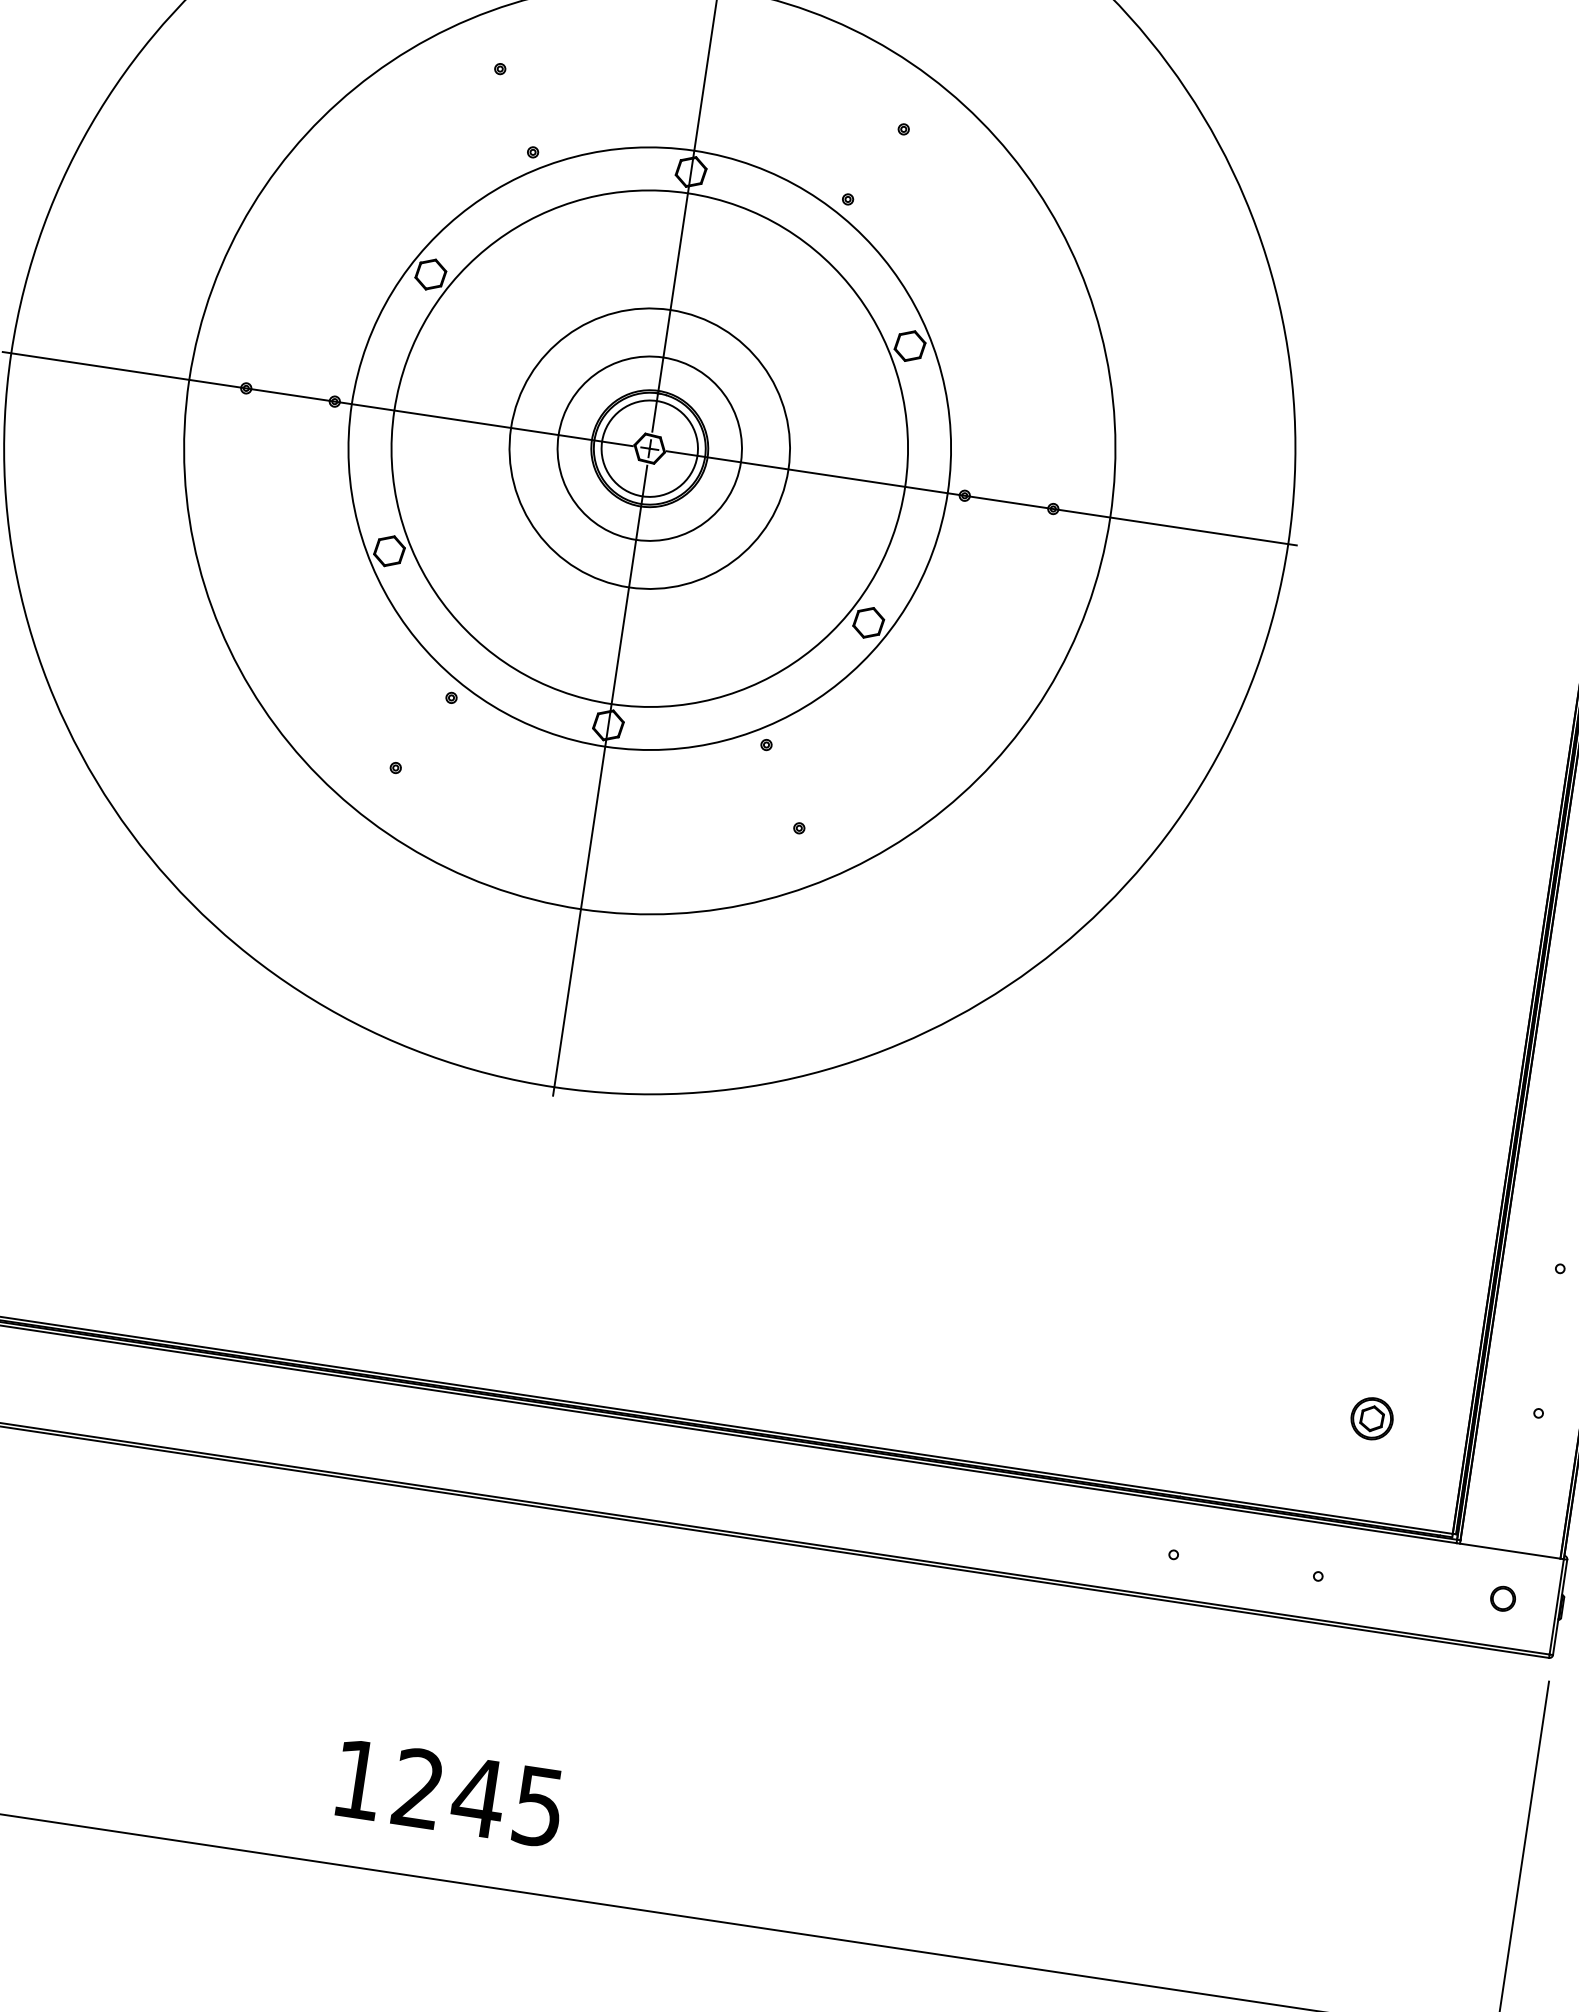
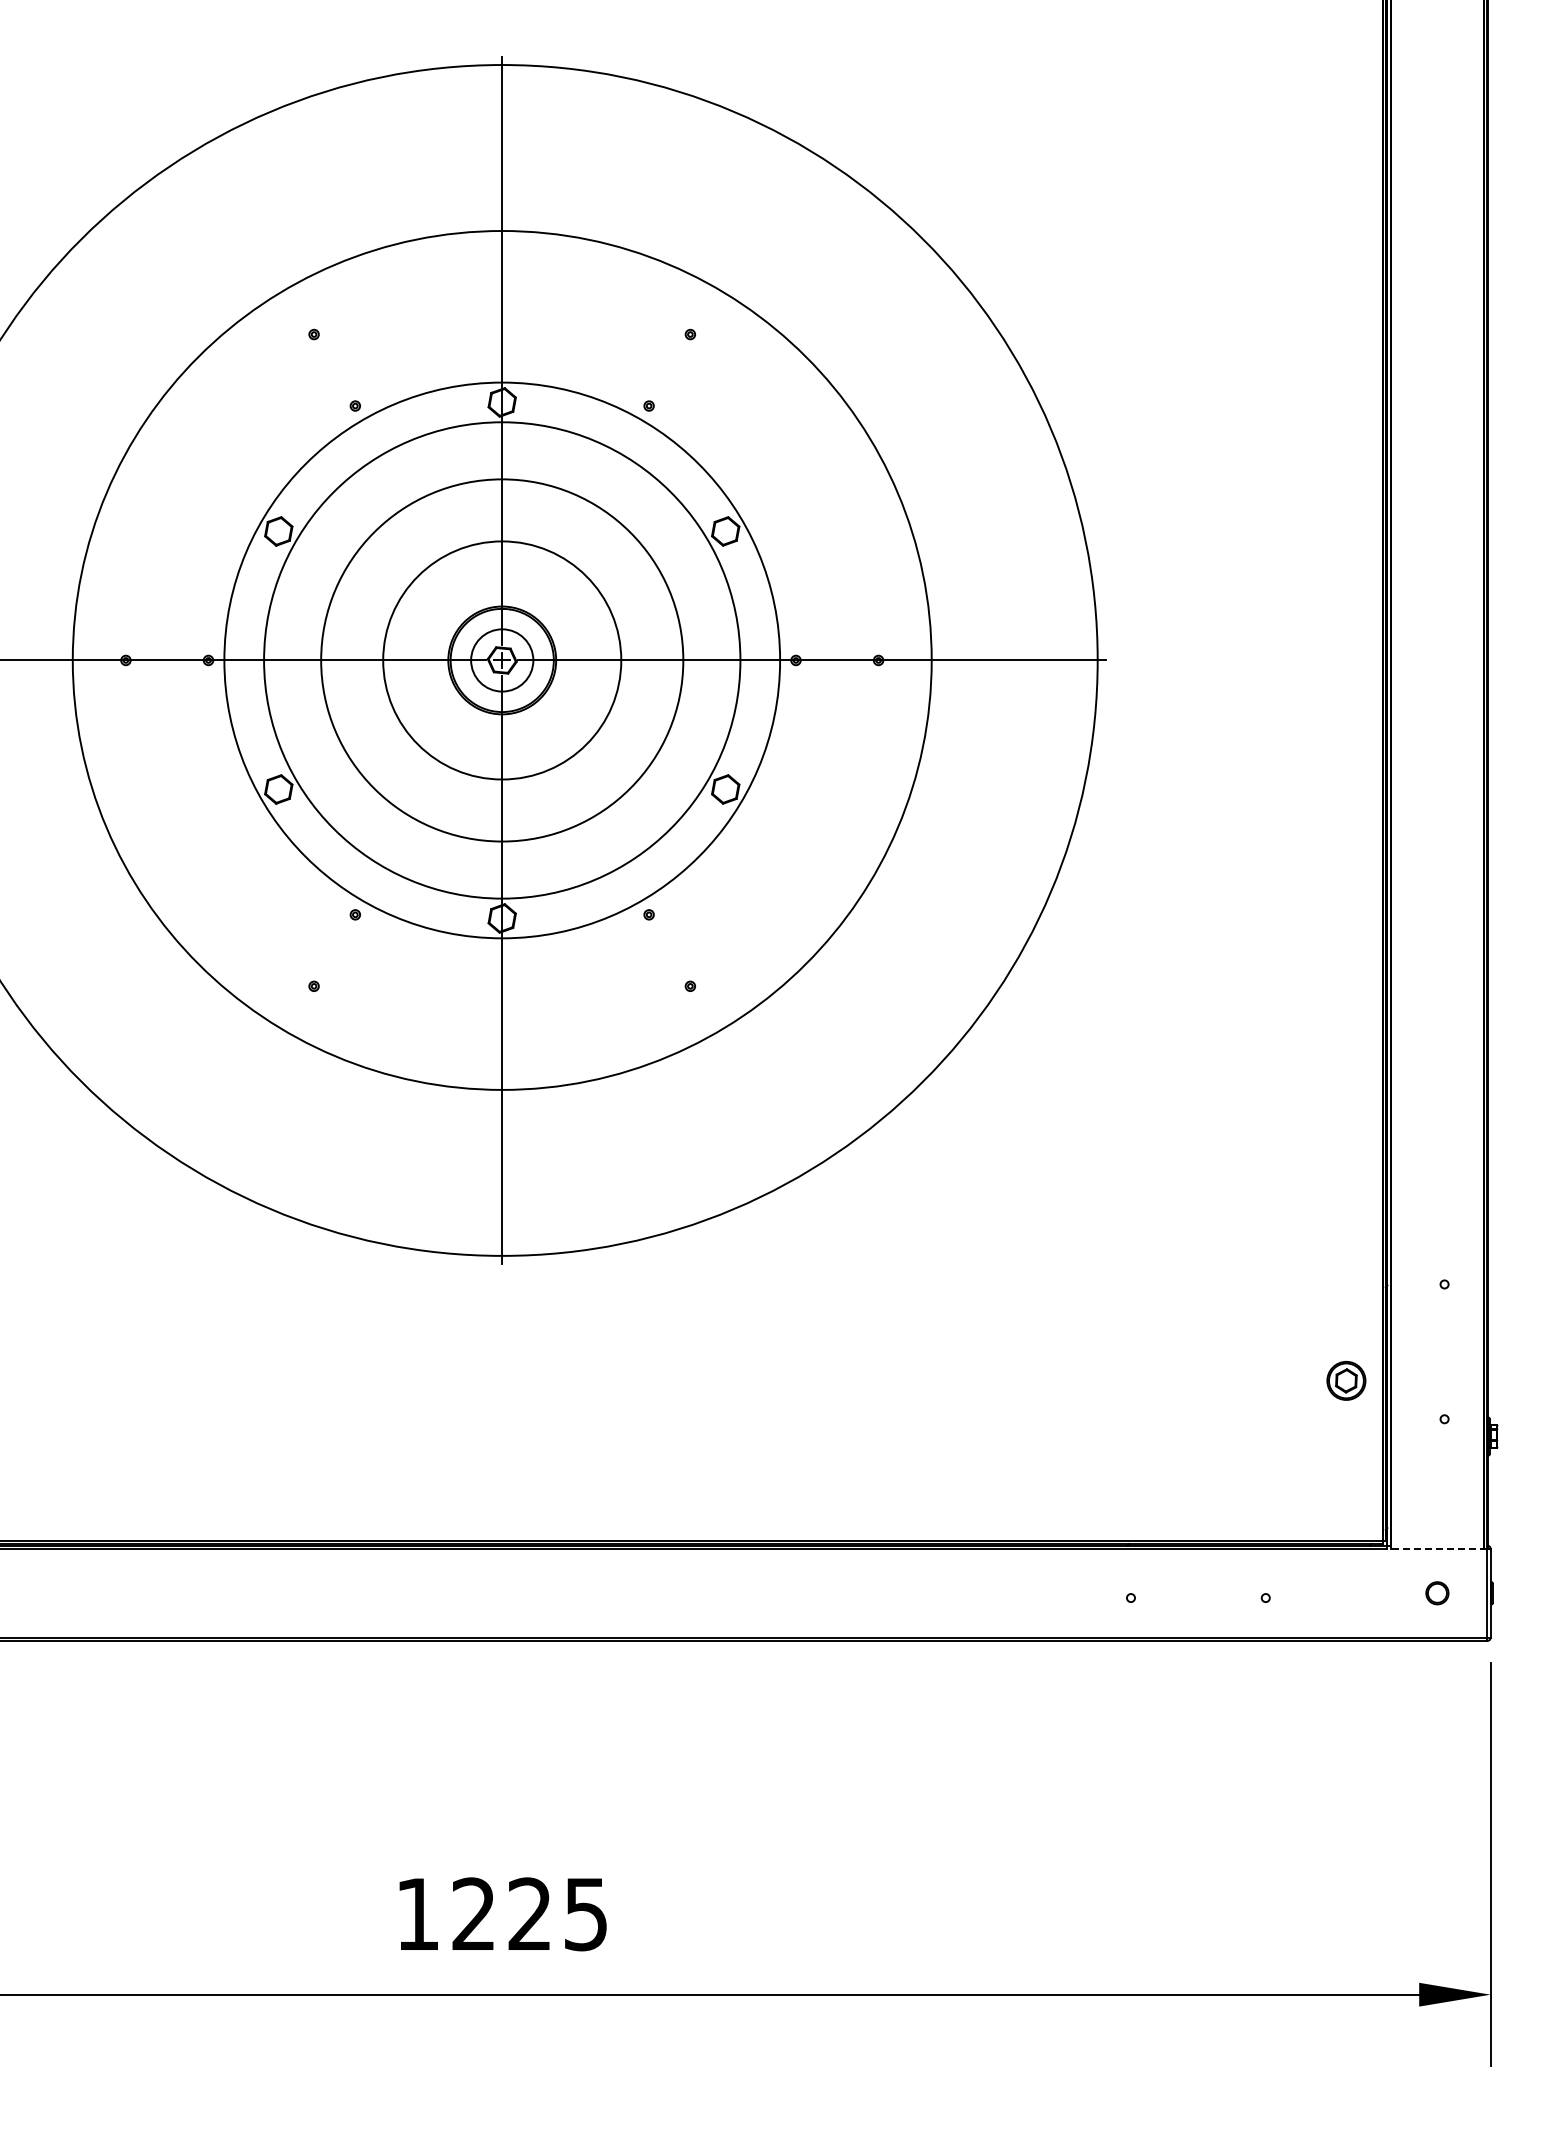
circle: (648, 448) -> (501, 660), size x0.7
circle: (648, 448) -> (501, 660), size x1.4
circle: (650, 448) -> (502, 660), size x1.4
part: (1372, 1418) -> (1346, 1380), moved
line: (1509, 1550) -> (1436, 1548), solid -> dashed
text: (478, 1796) -> (529, 1913), 1245 -> 1225

